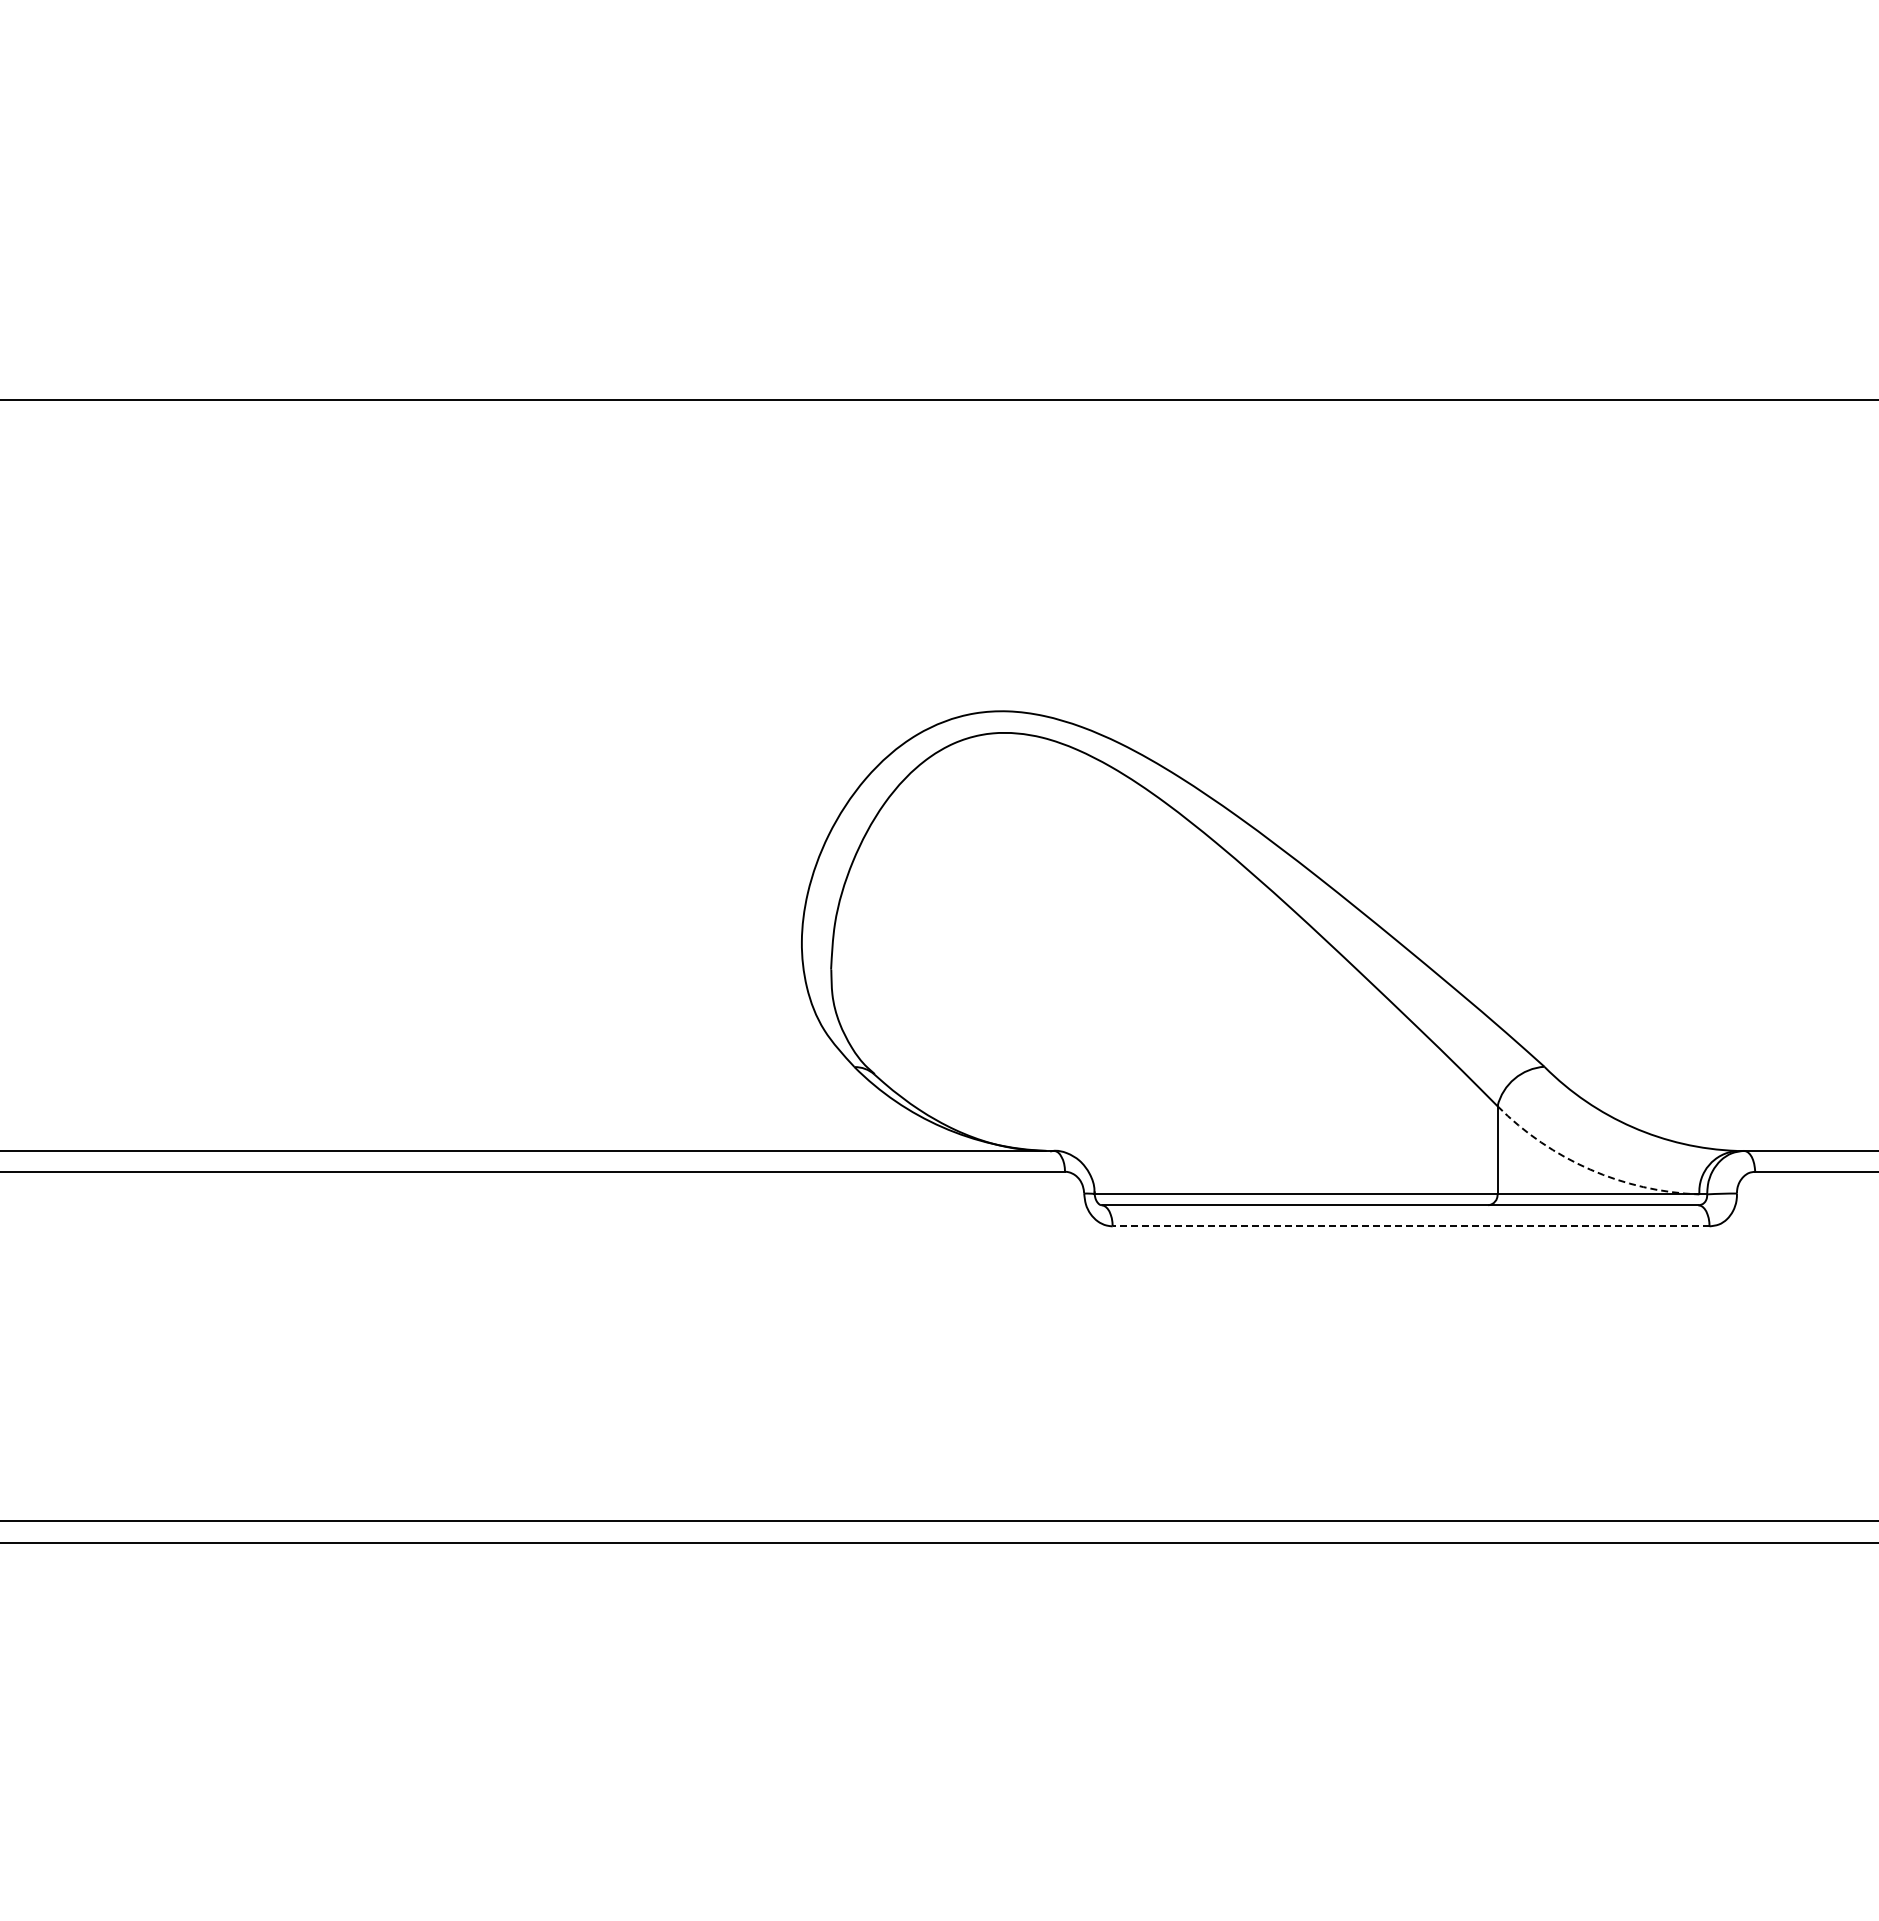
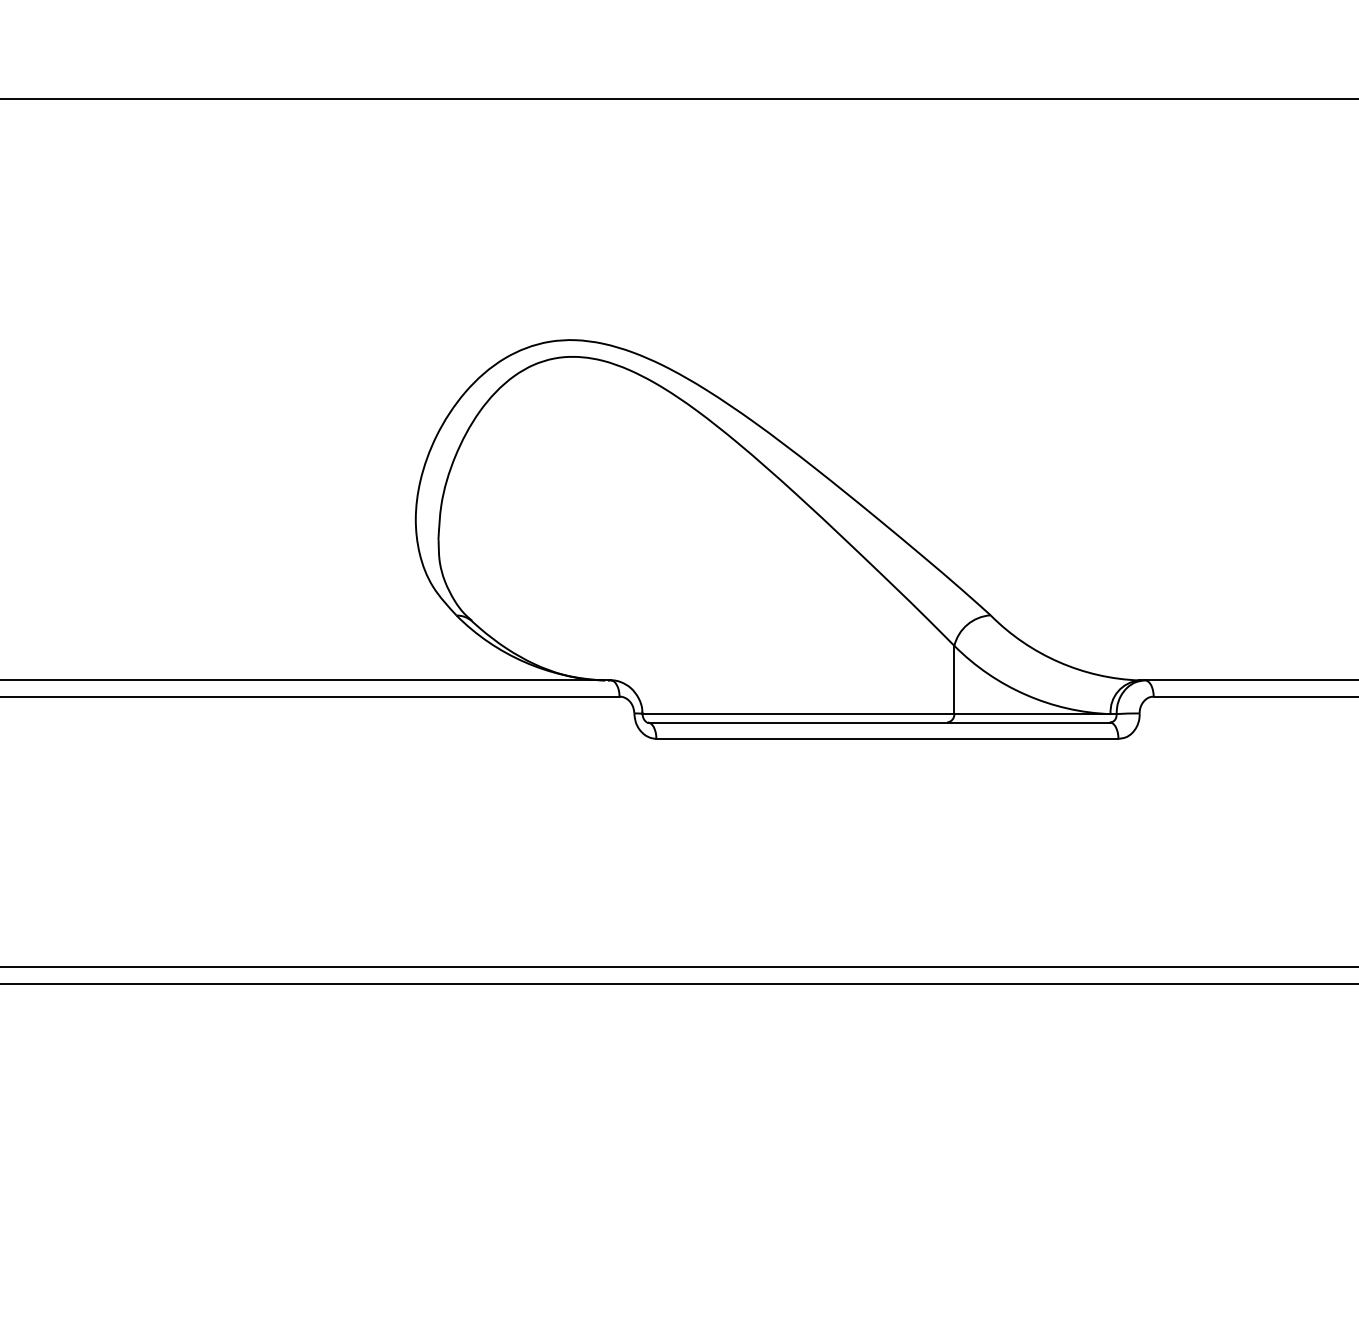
arc: (1590, 1169) -> (1026, 694), dashed -> solid
line: (1410, 1226) -> (886, 738), dashed -> solid

